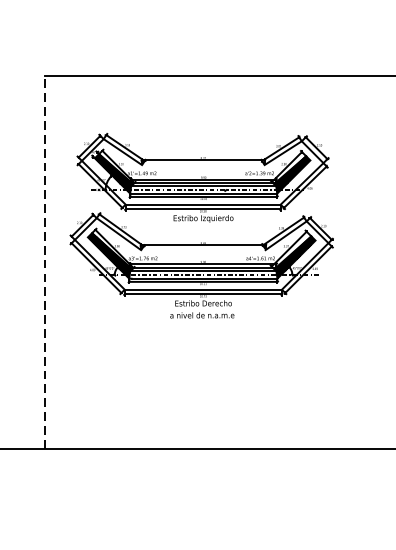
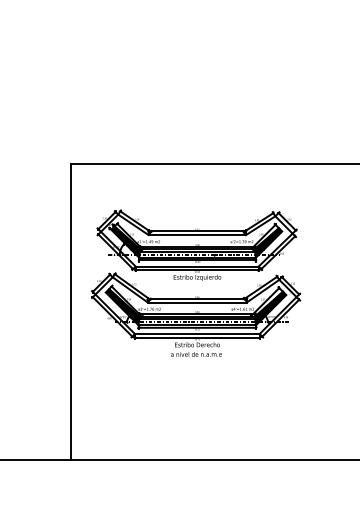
line: (202, 165) -> (196, 235), added
line: (202, 249) -> (196, 302), added
line: (44, 262) -> (71, 312), dashed -> solid

